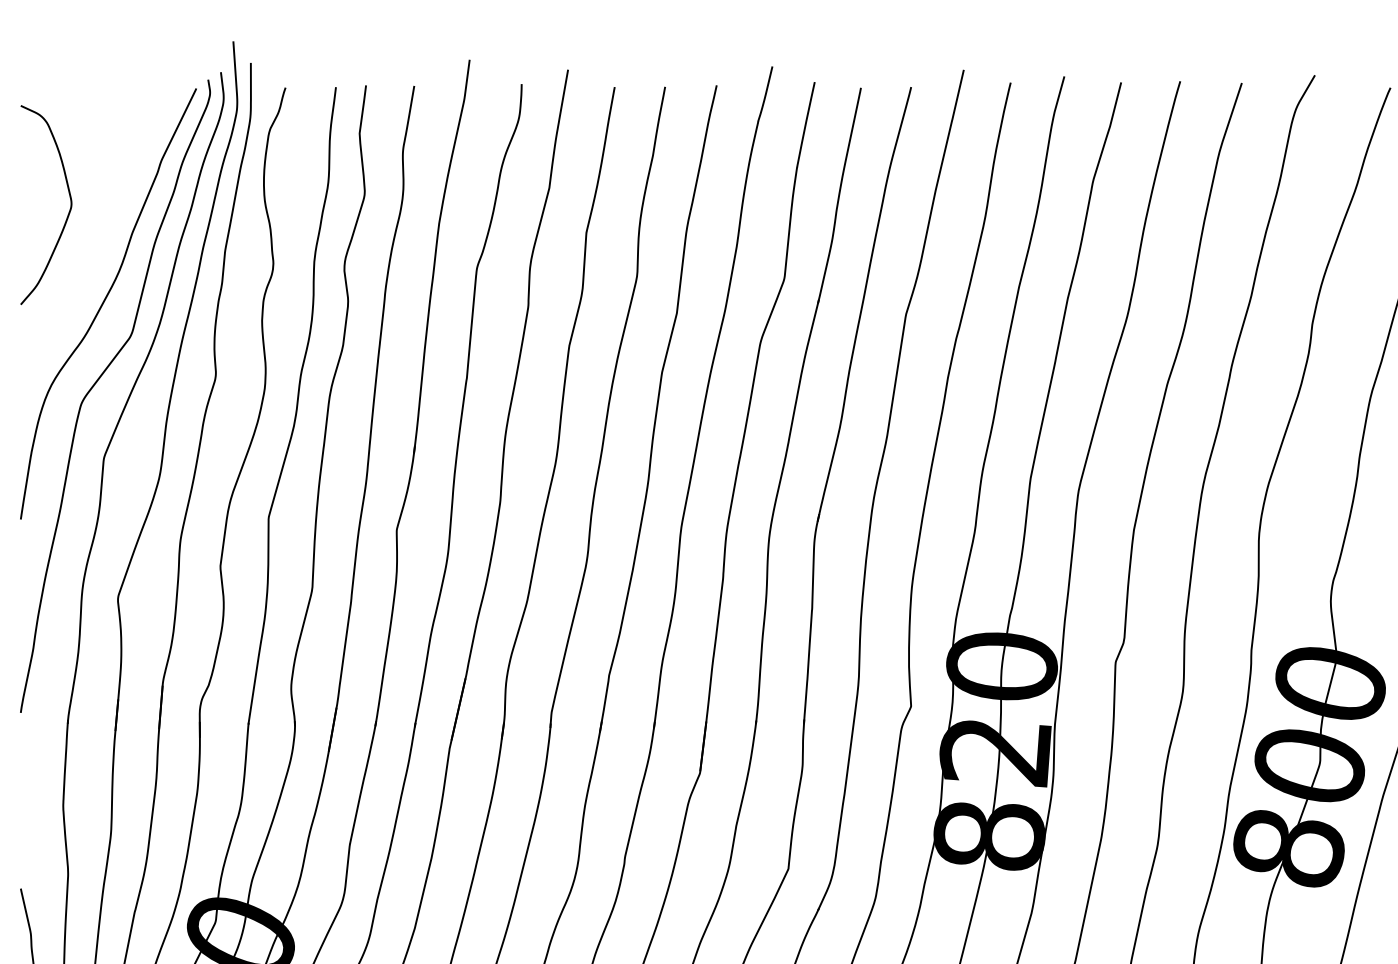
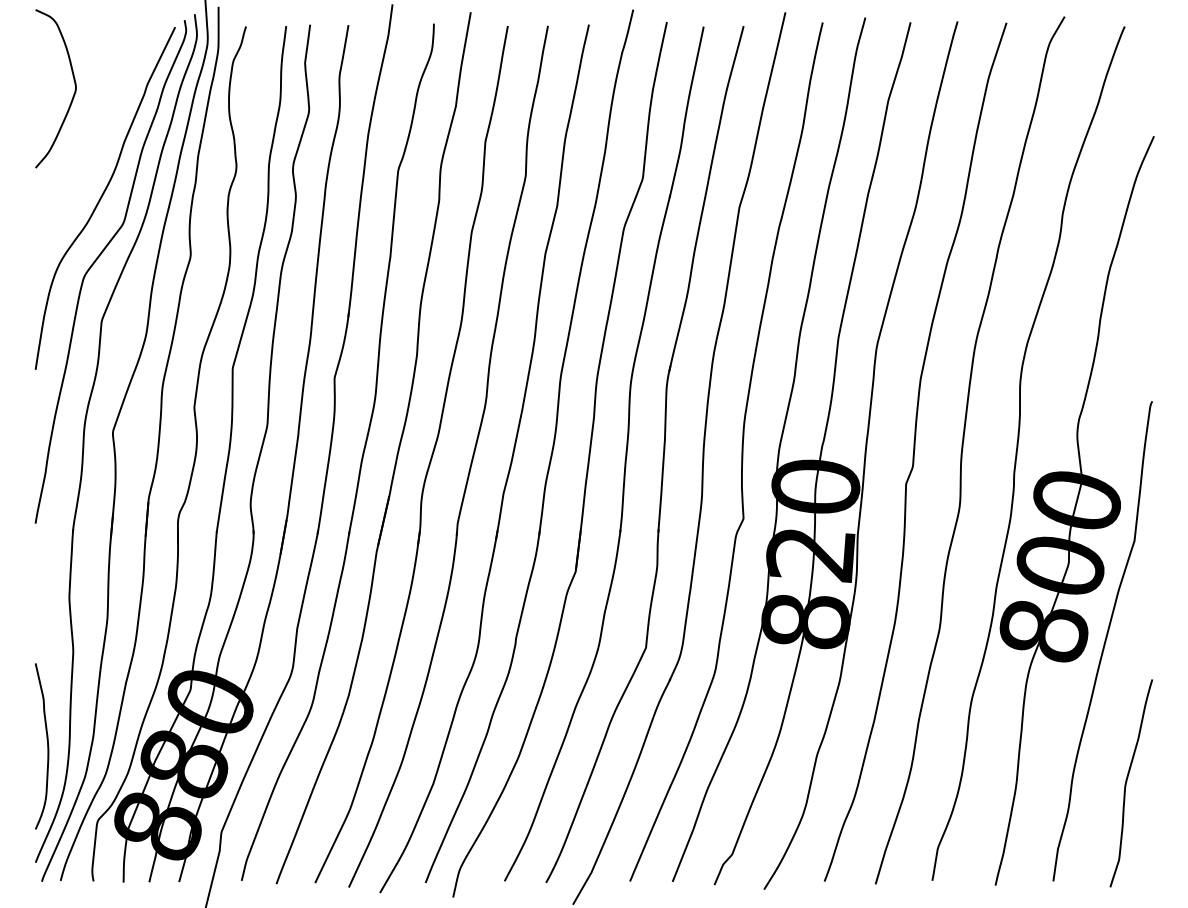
curve: (68, 210) -> (73, 93), moved

